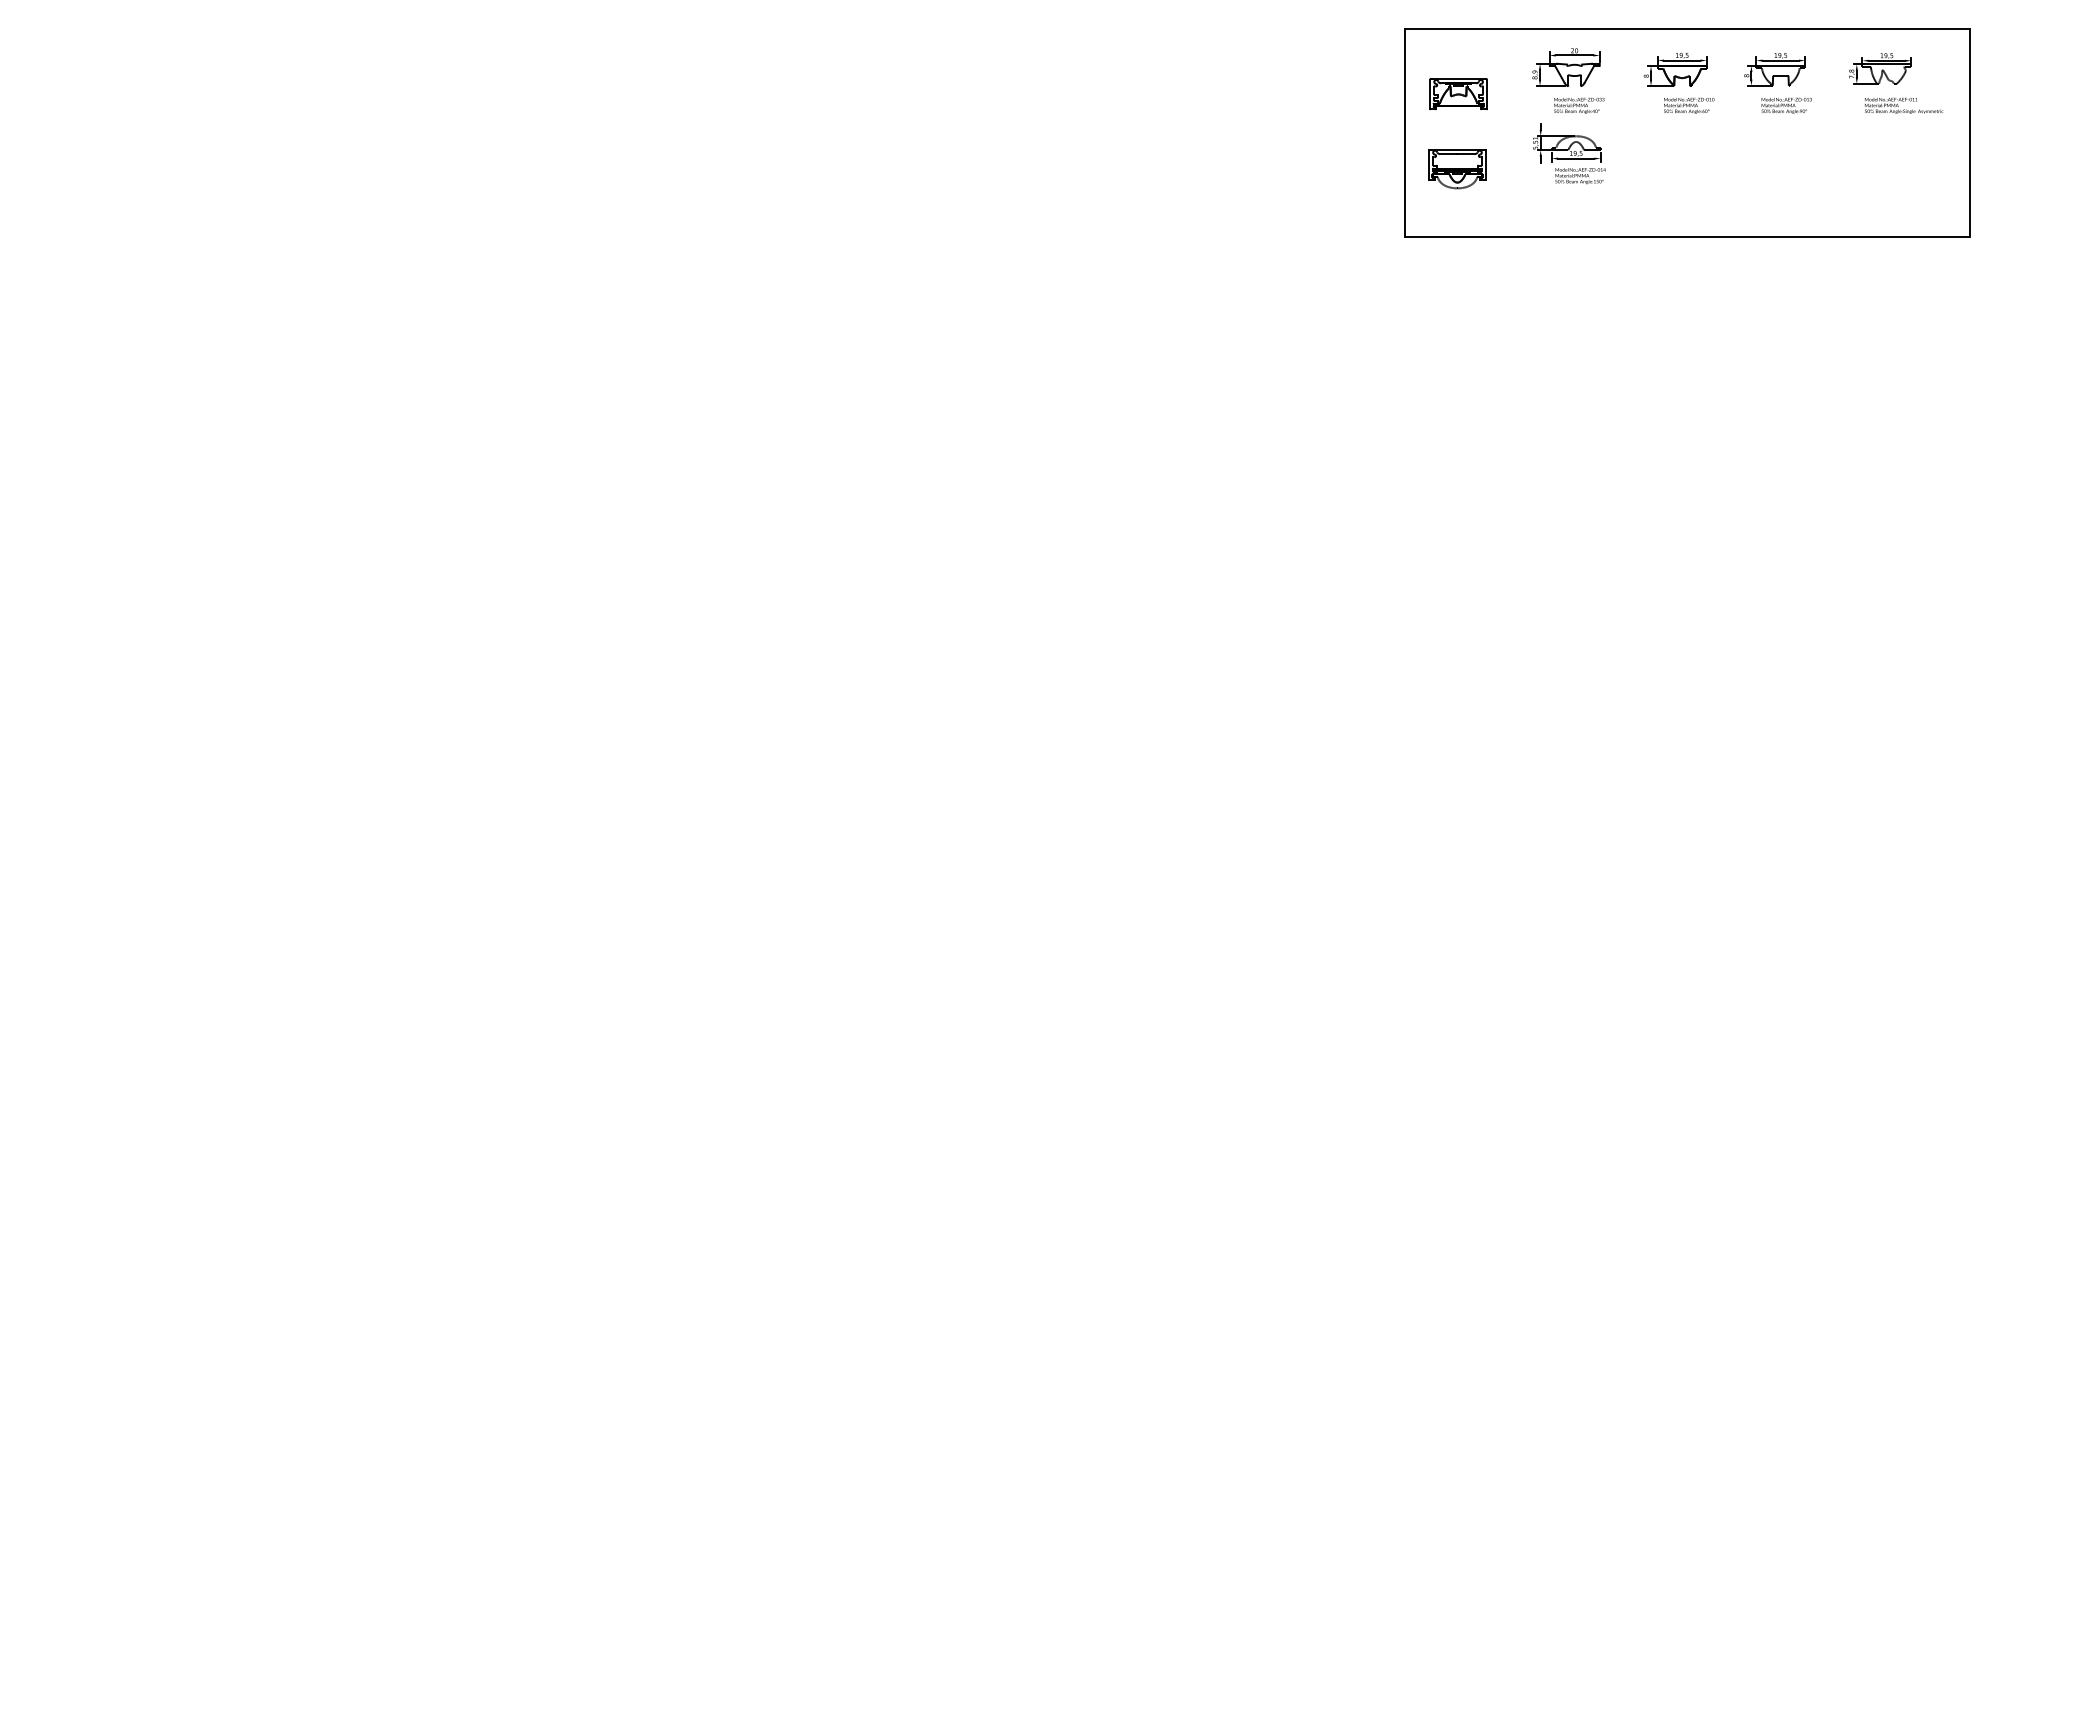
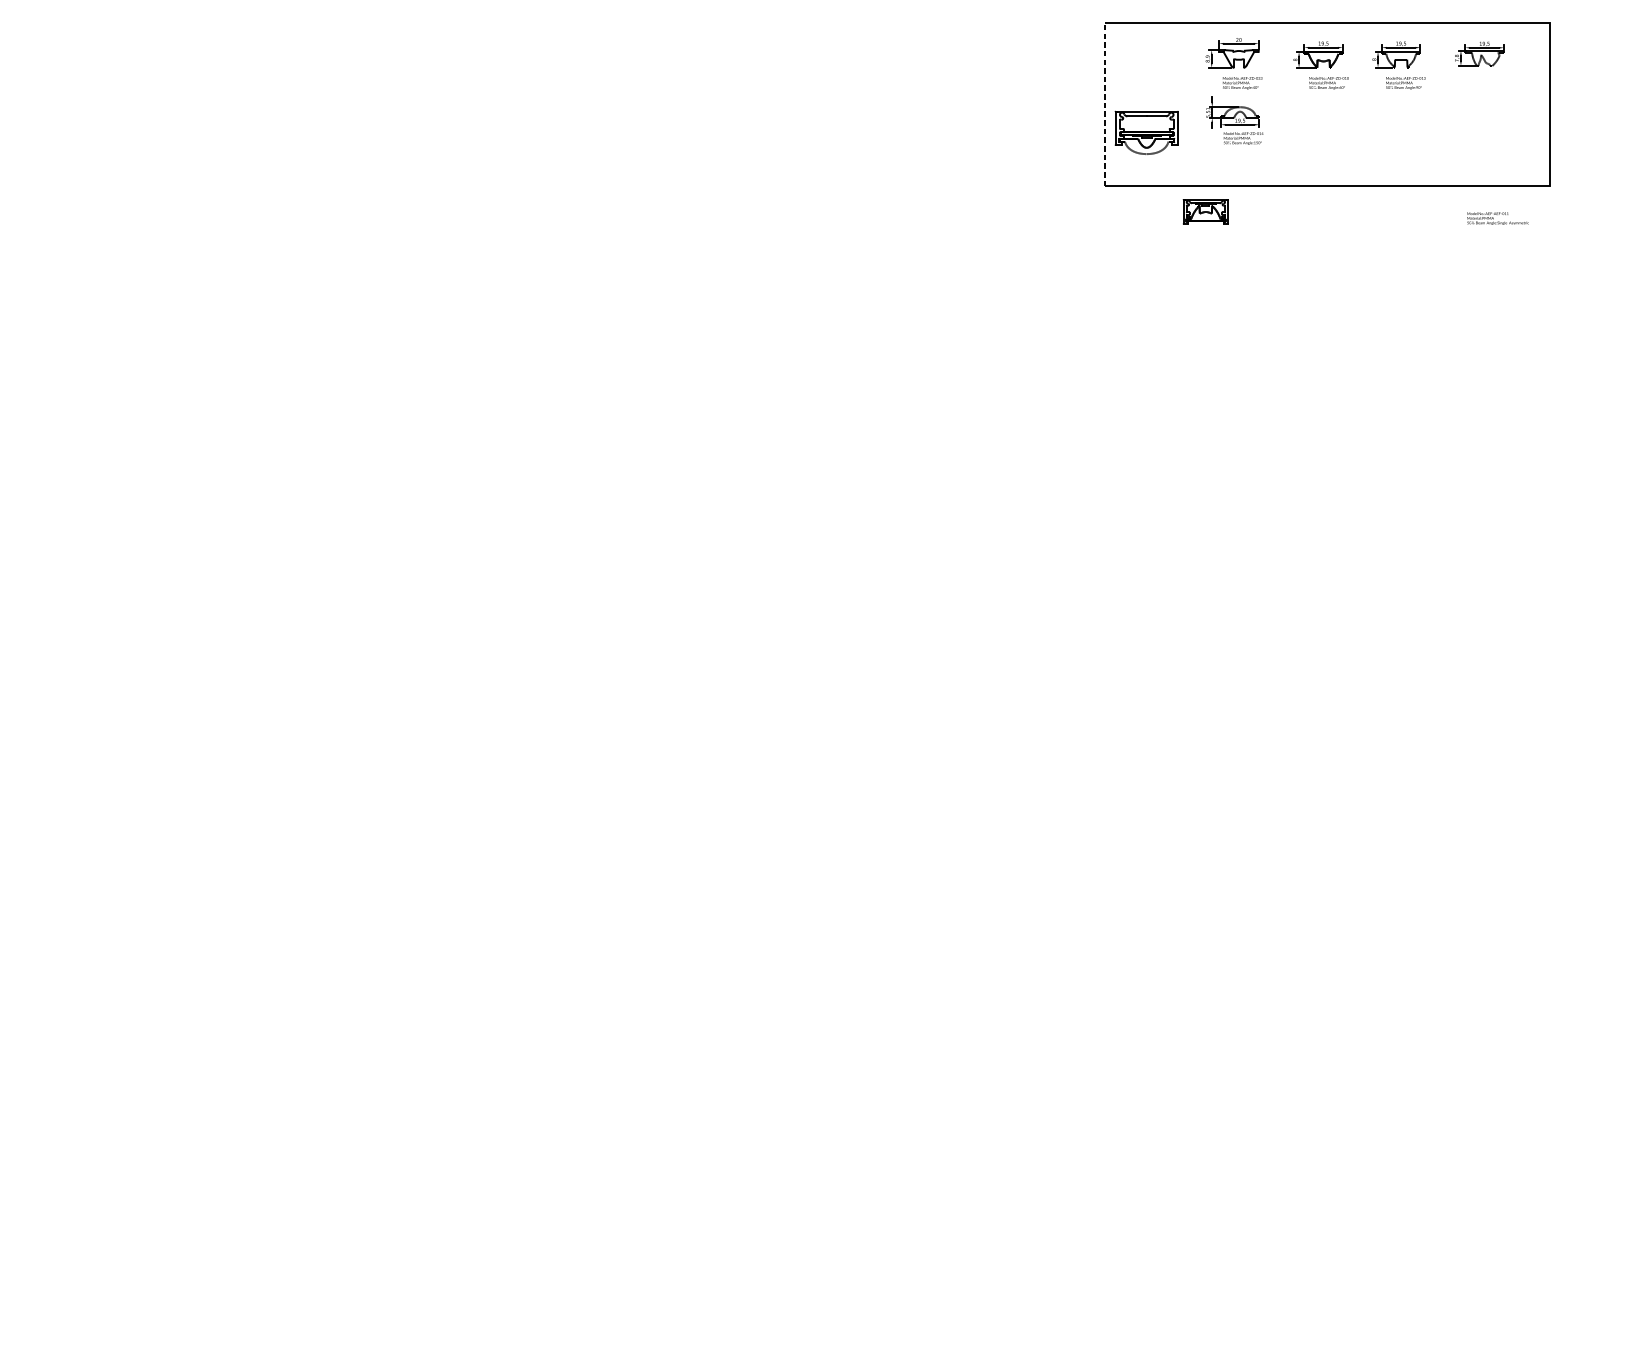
part: (1458, 94) -> (1205, 212), moved
text: (1904, 105) -> (1498, 218), moved
line: (1404, 132) -> (1105, 104), solid -> dashed
part: (1457, 169) -> (1146, 133), size x1.4

